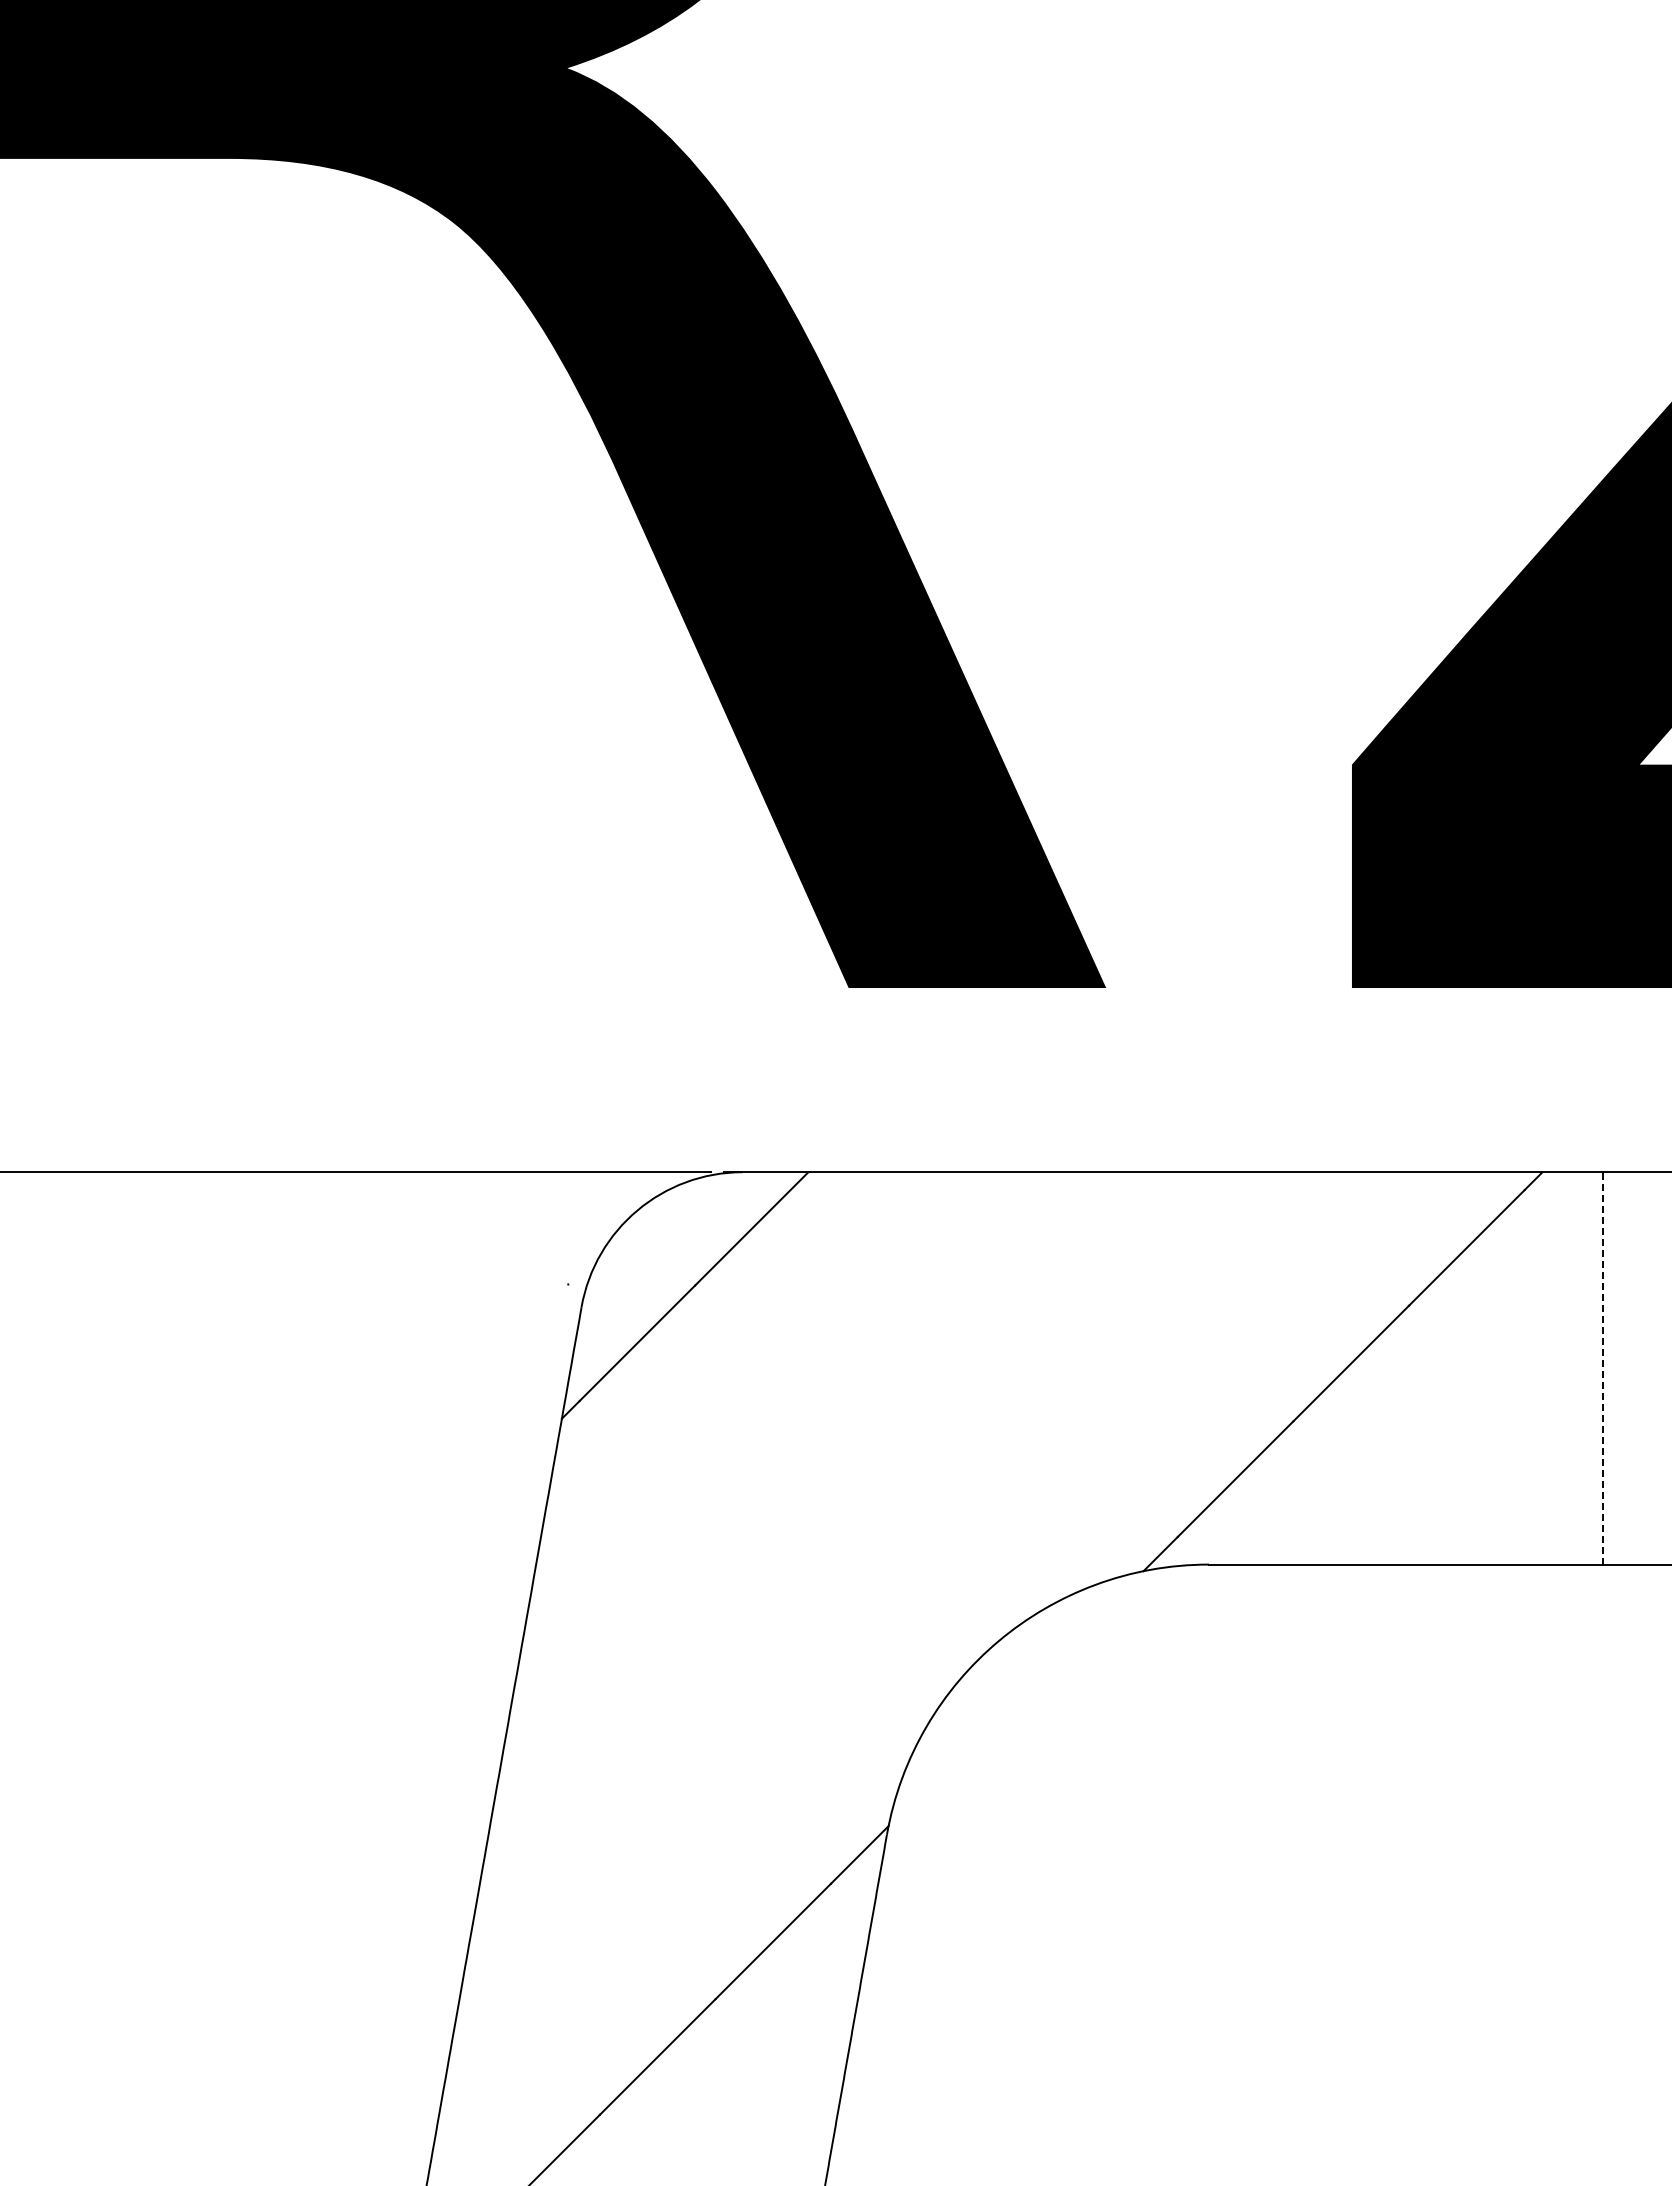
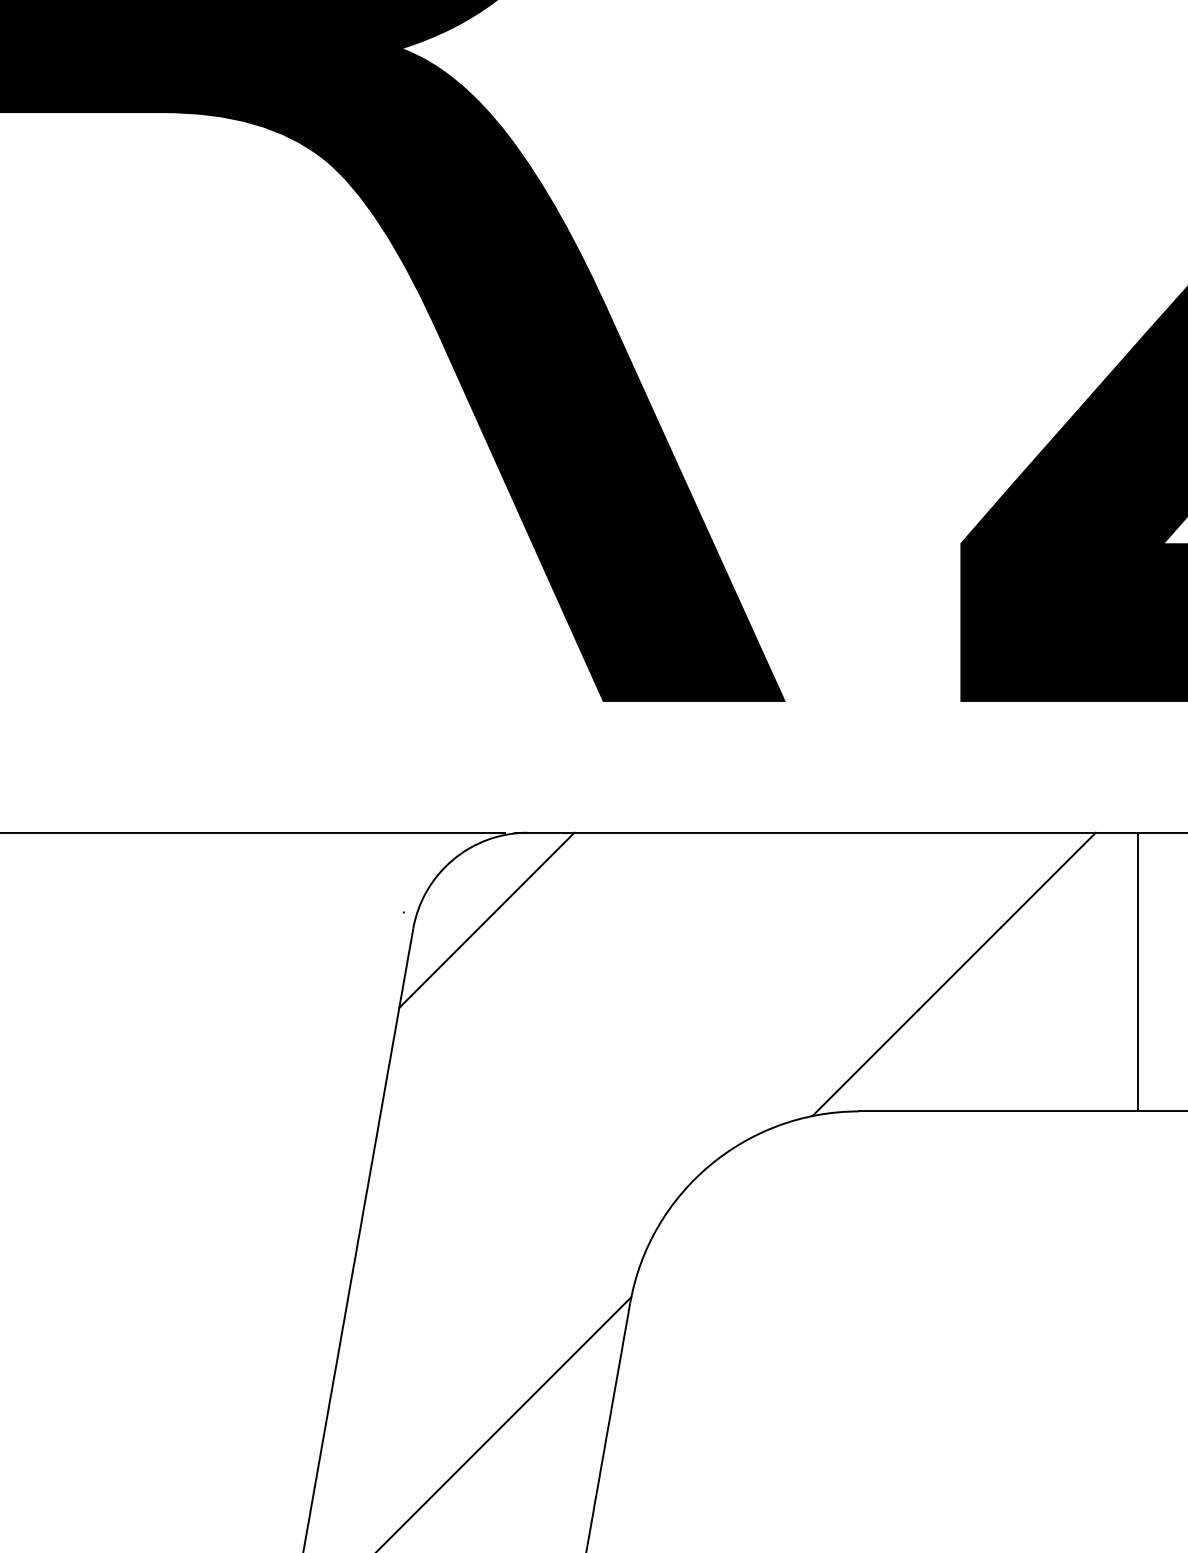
line: (1602, 1367) -> (1138, 971), dashed -> solid

